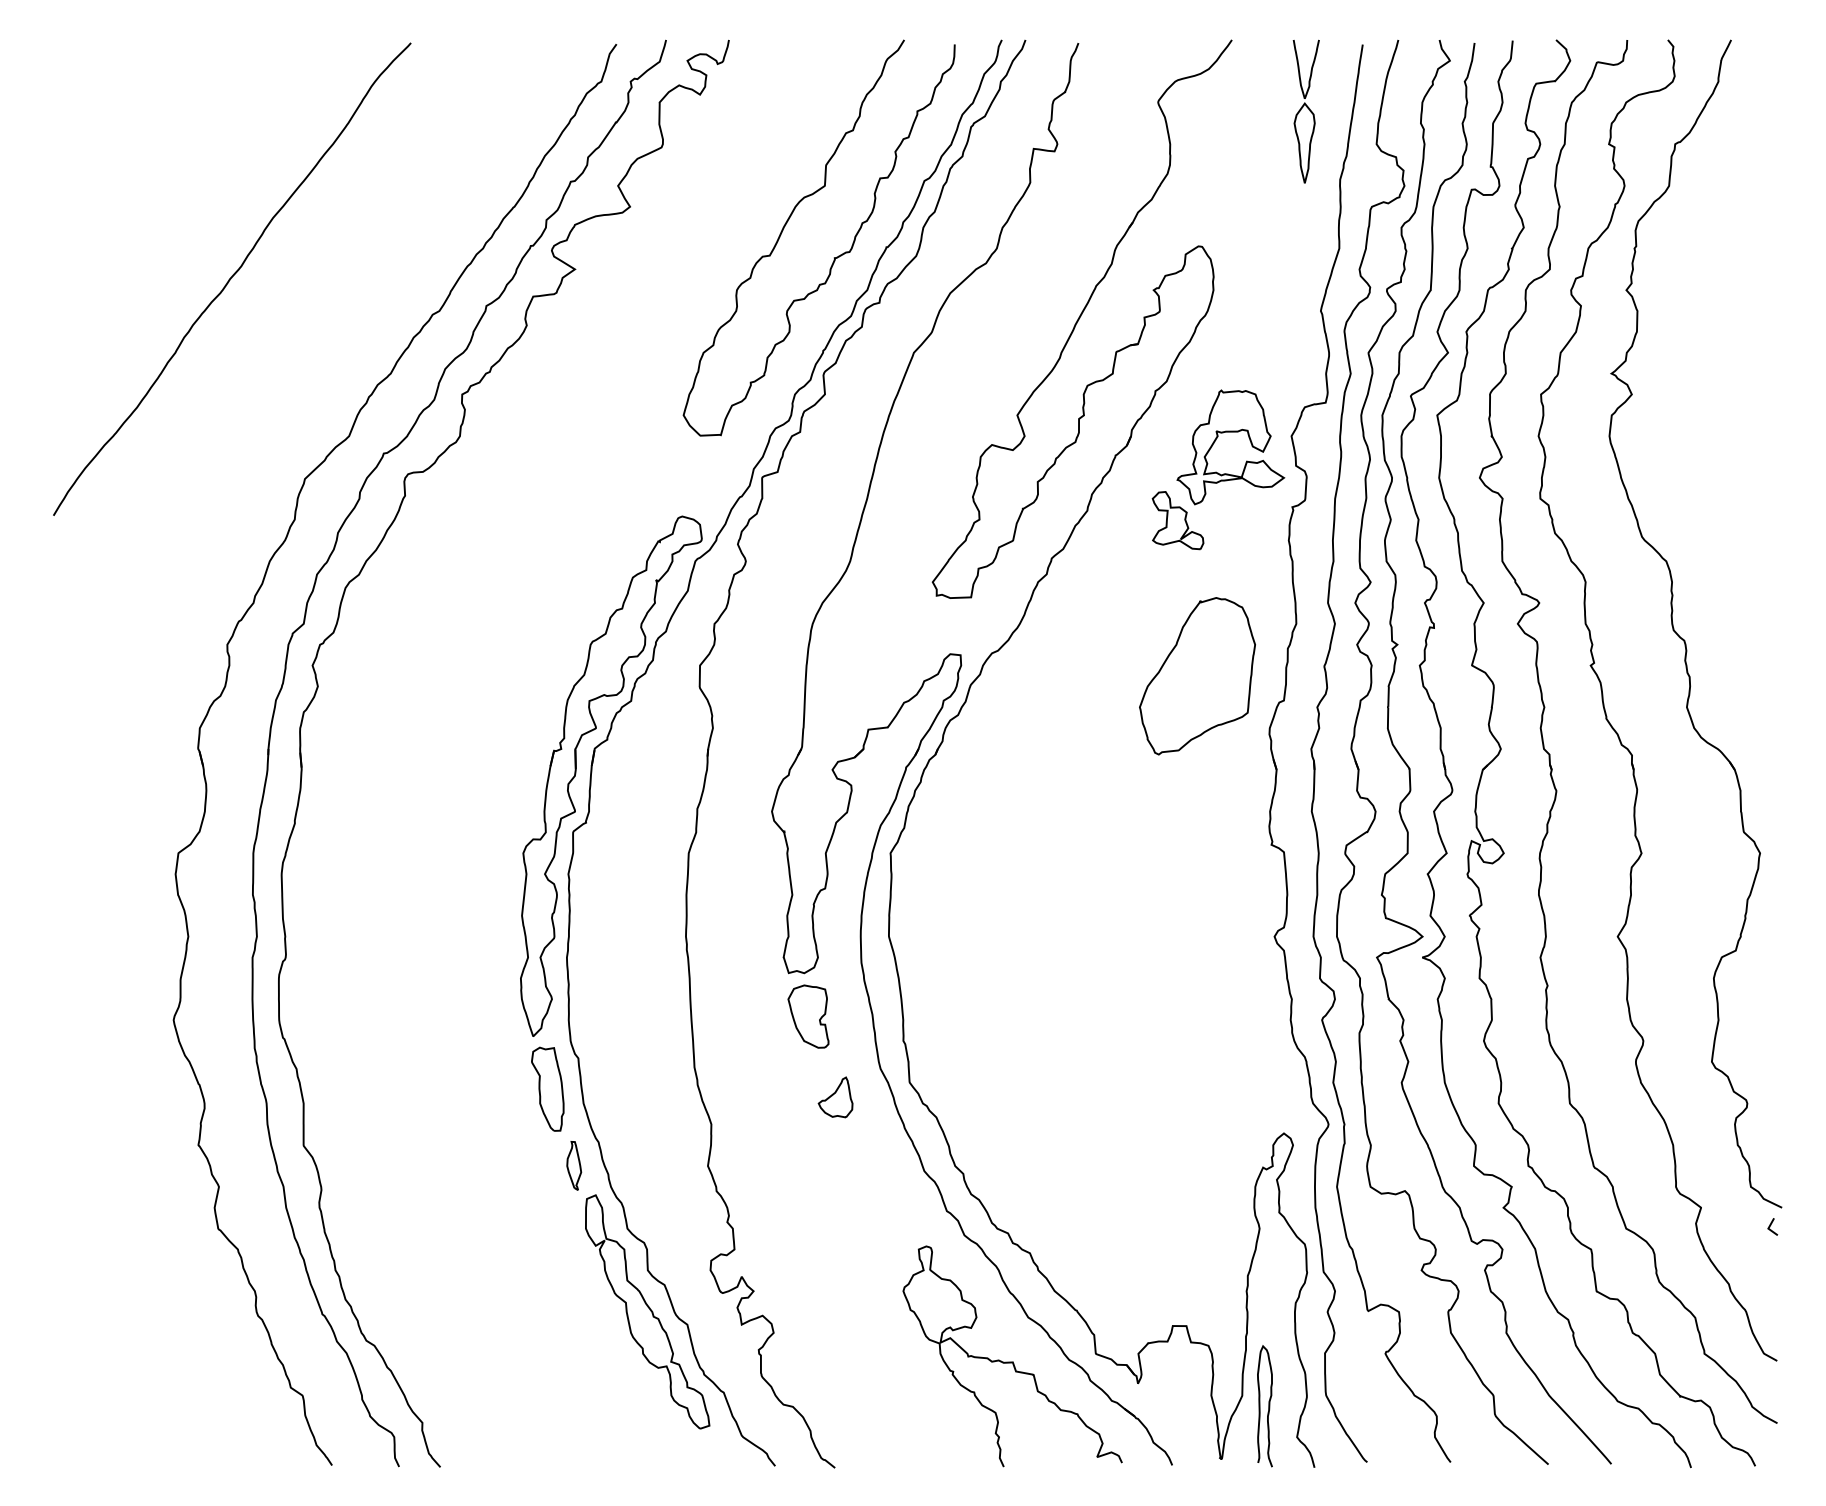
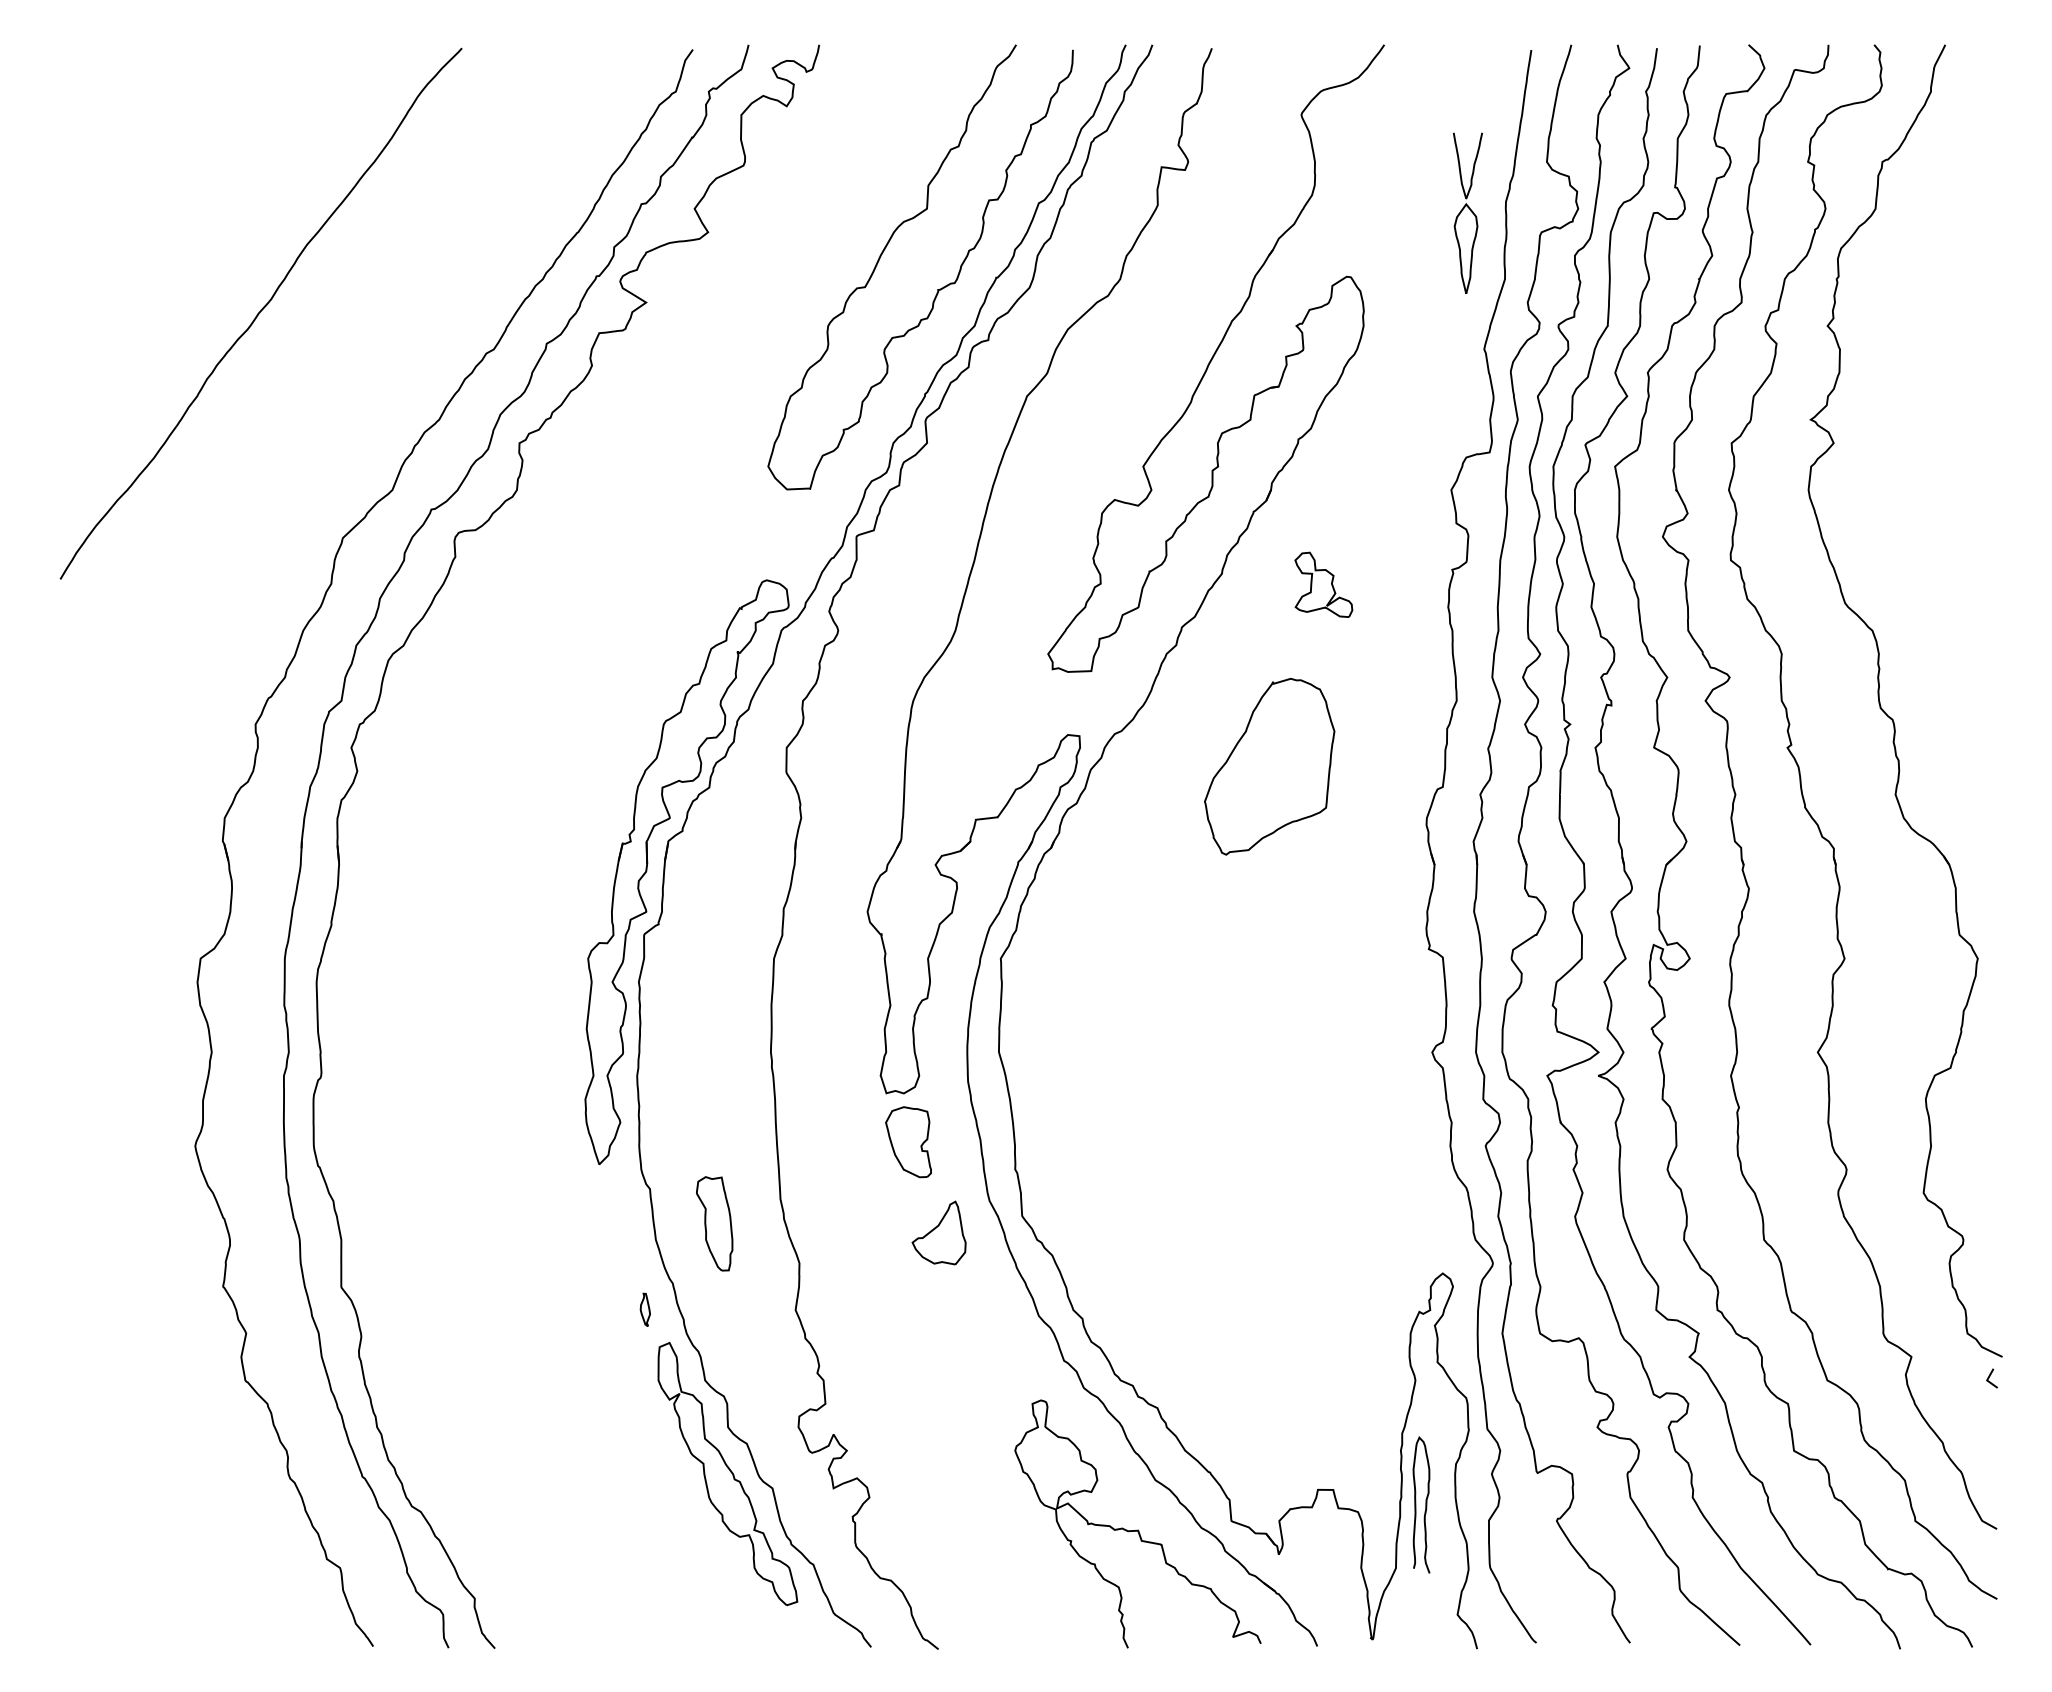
part: (1305, 110) -> (1467, 212), moved
part: (1231, 432) -> (1383, 485), removed
part: (1197, 676) -> (1269, 766), moved
part: (547, 1088) -> (714, 1223), moved
part: (835, 1096) -> (938, 1232), size x1.4
part: (574, 1165) -> (645, 1309), size x0.6
curve: (1268, 1405) -> (1425, 1504), moved

